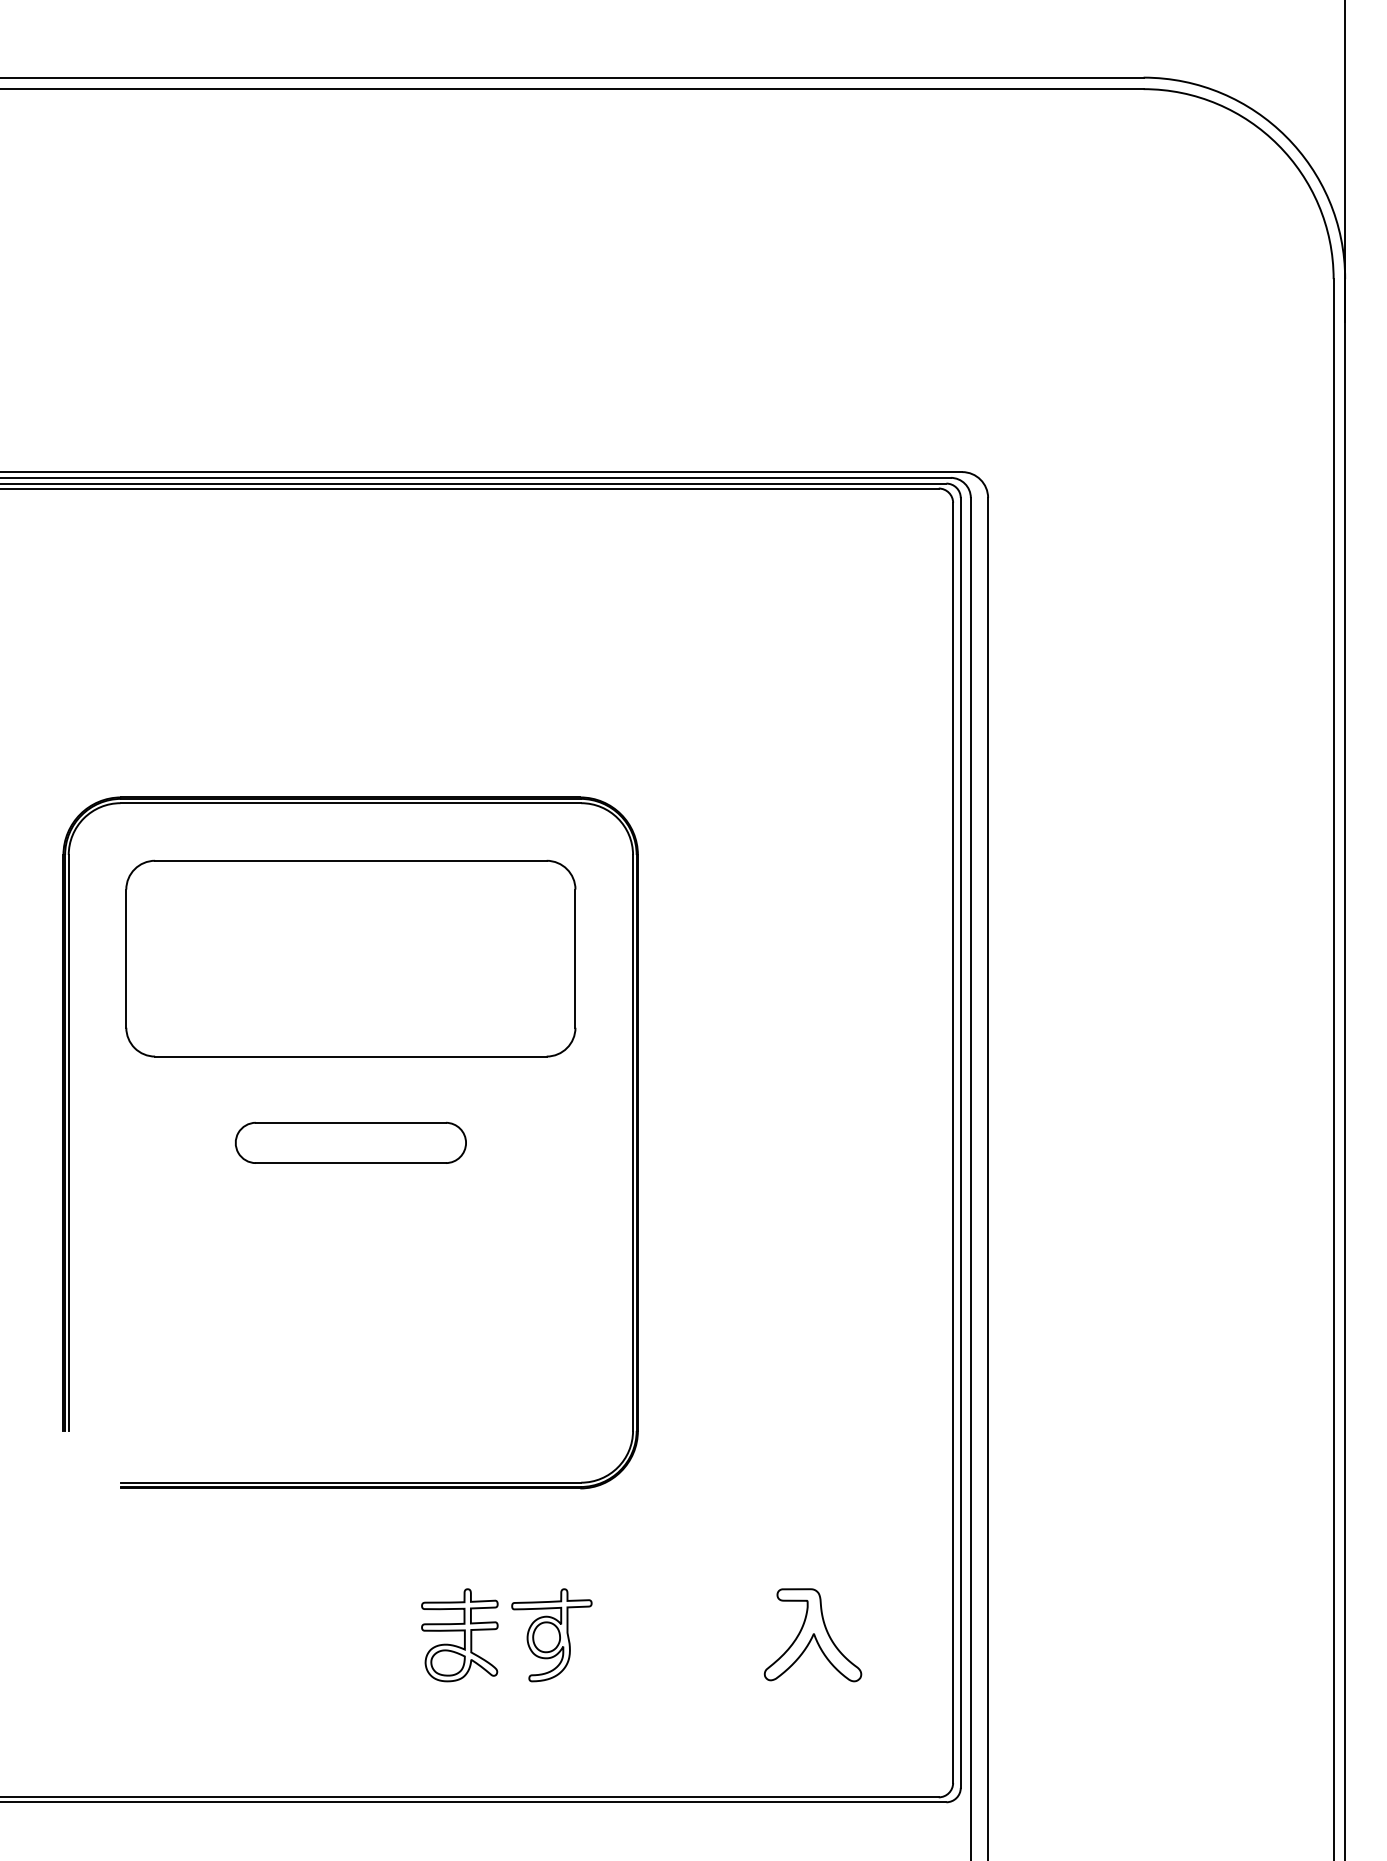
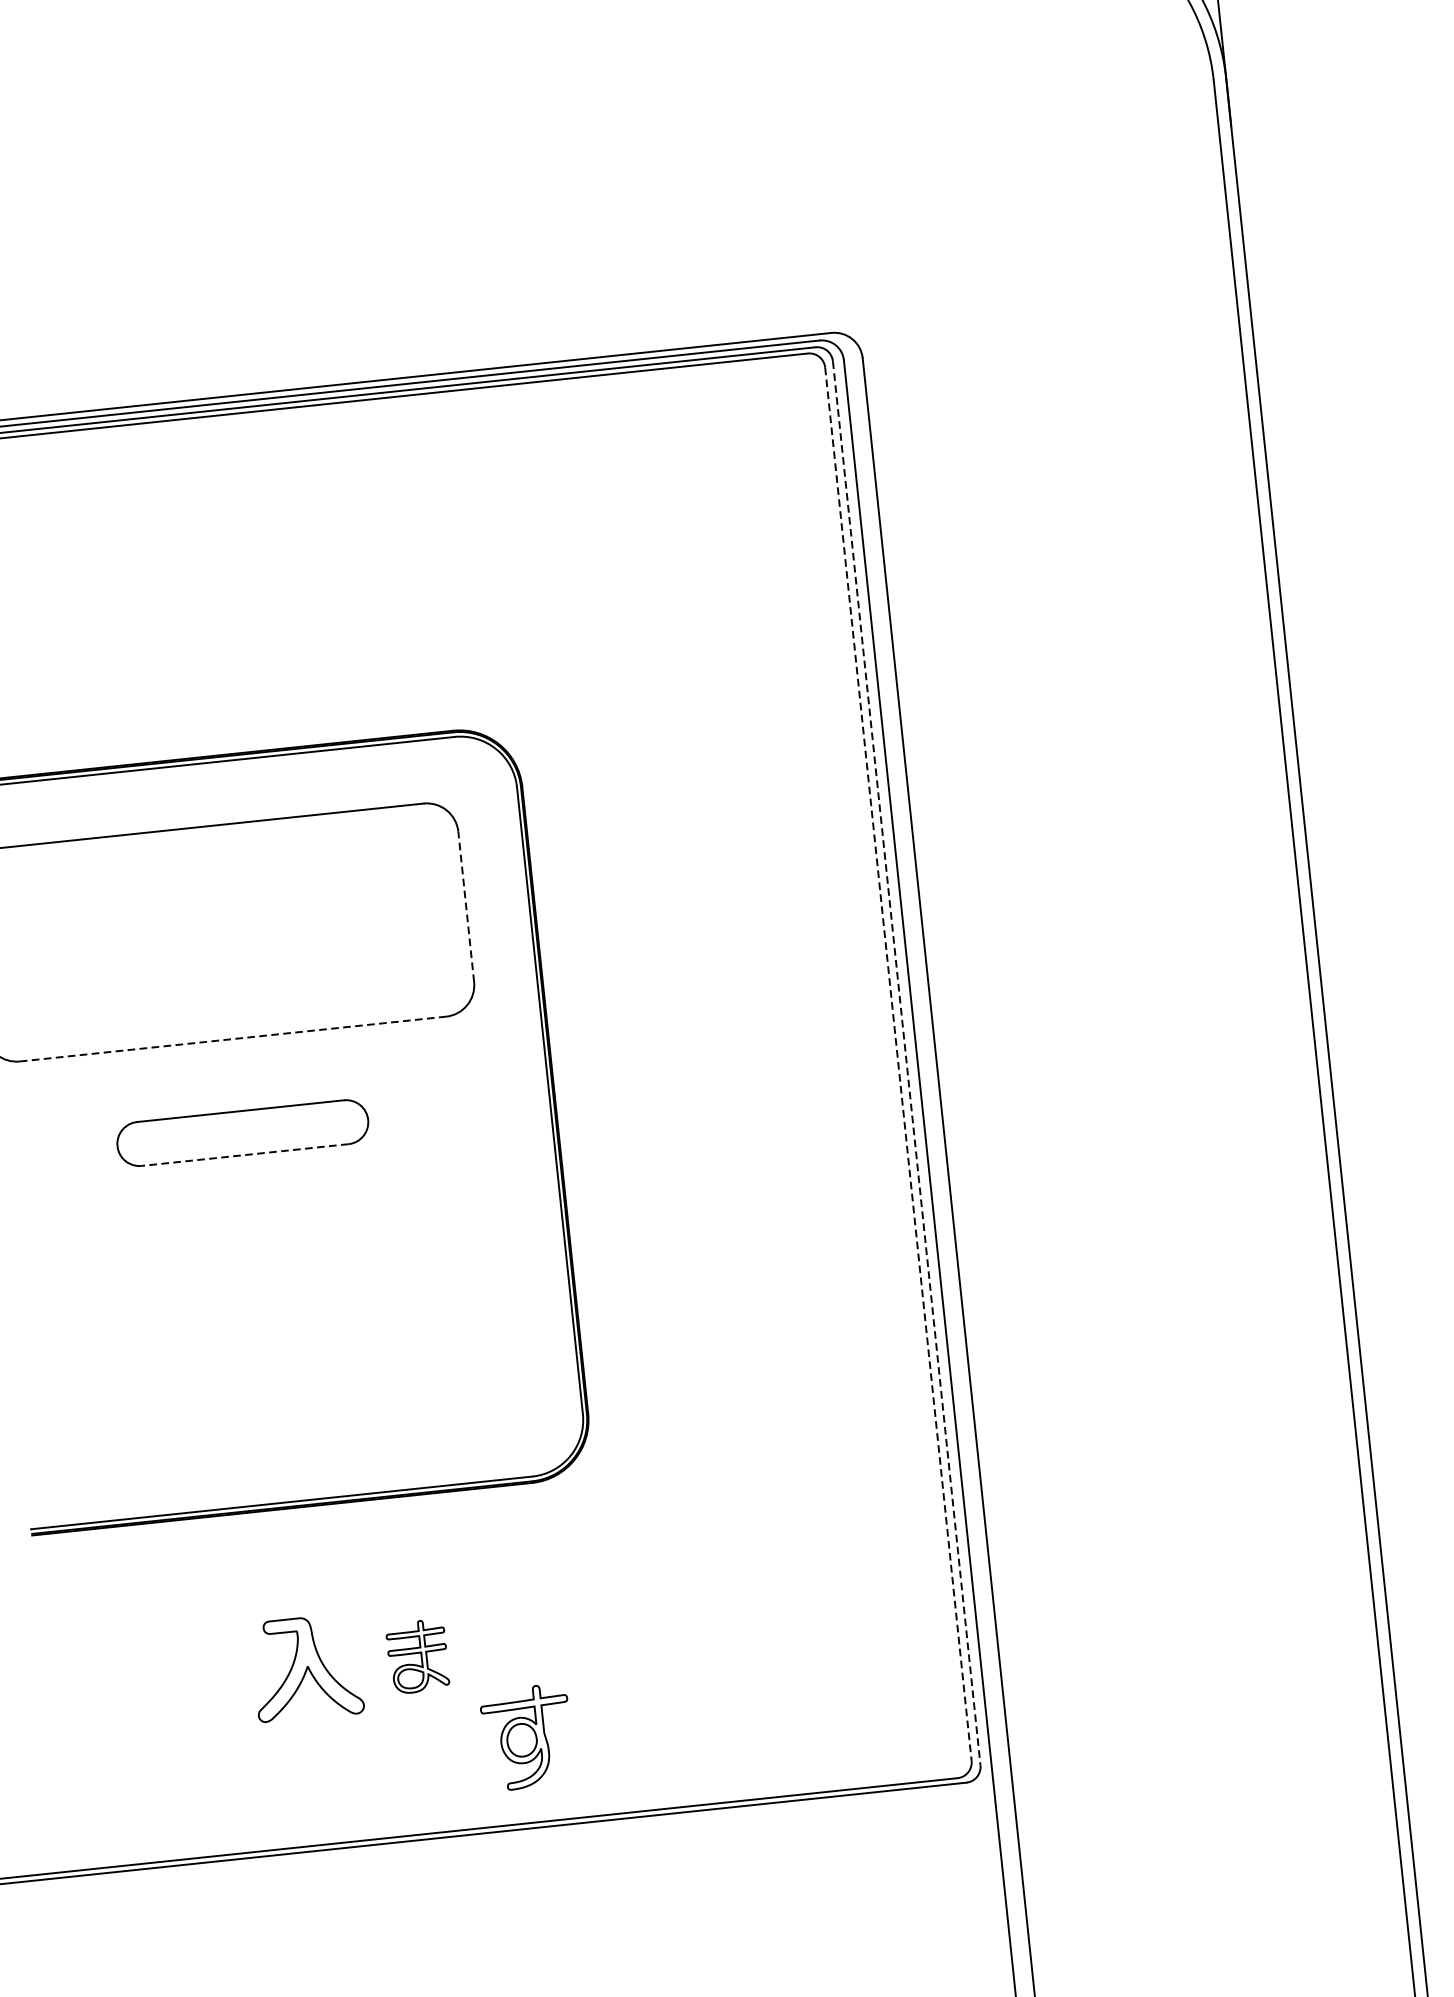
line: (575, 958) -> (466, 906), solid -> dashed
line: (350, 1056) -> (232, 1039), solid -> dashed
line: (960, 1142) -> (906, 1062), solid -> dashed
line: (953, 1143) -> (898, 1064), solid -> dashed
line: (350, 1163) -> (244, 1155), solid -> dashed
part: (459, 1635) -> (417, 1656), size x0.7
part: (551, 1635) -> (527, 1737), moved
part: (812, 1635) -> (306, 1668), moved

